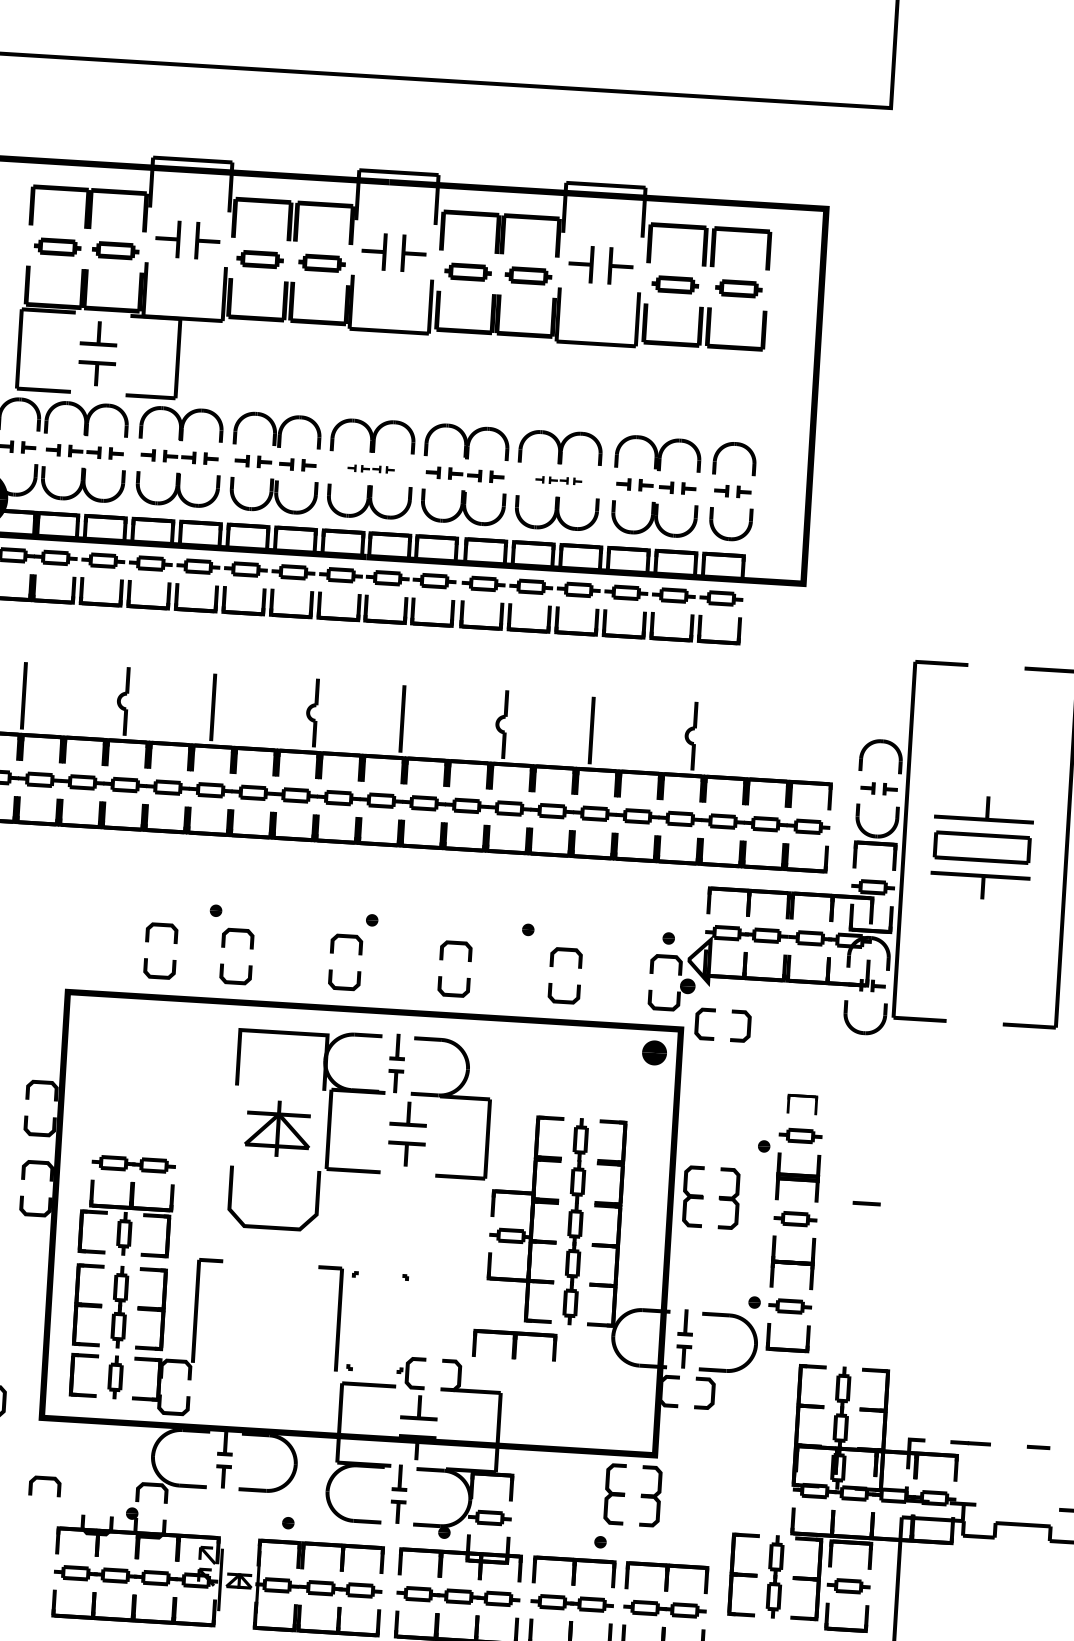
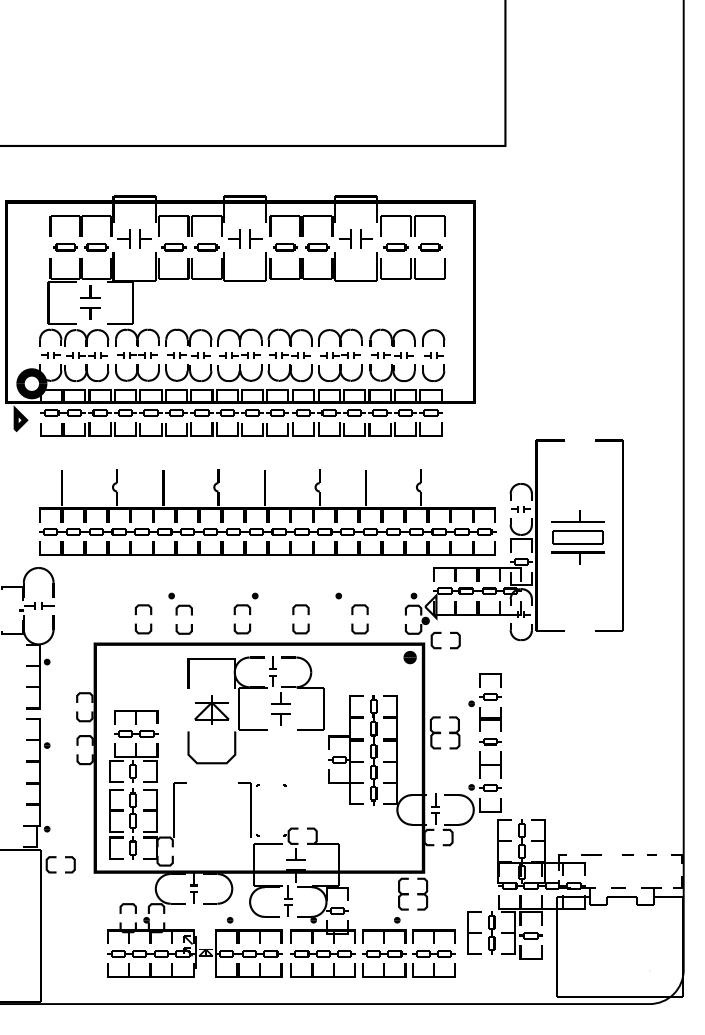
part: (370, 469) -> (239, 355), size x1.67
part: (558, 480) -> (340, 355), size x1.67
part: (802, 1104) -> (490, 680), size x1.43
line: (867, 1202) -> (618, 887), moved
part: (515, 1346) -> (136, 717), moved
curve: (43, 1480) -> (127, 905), moved

